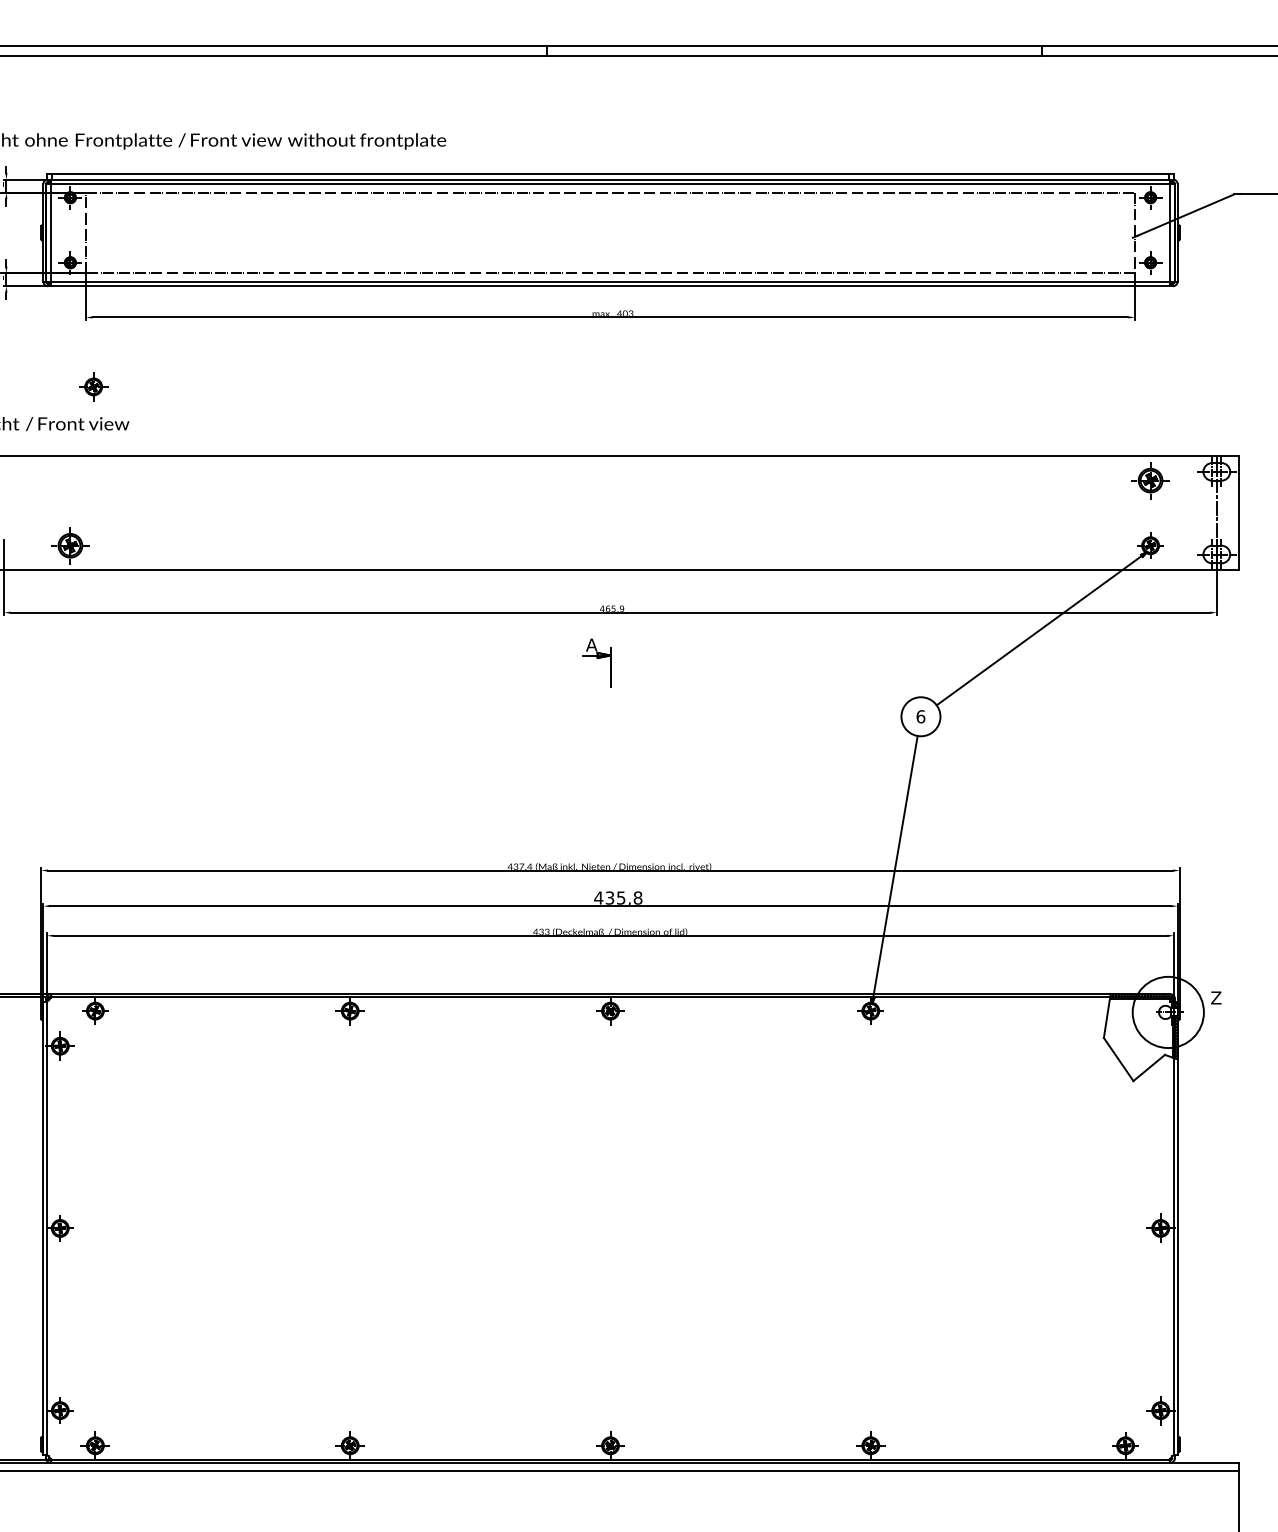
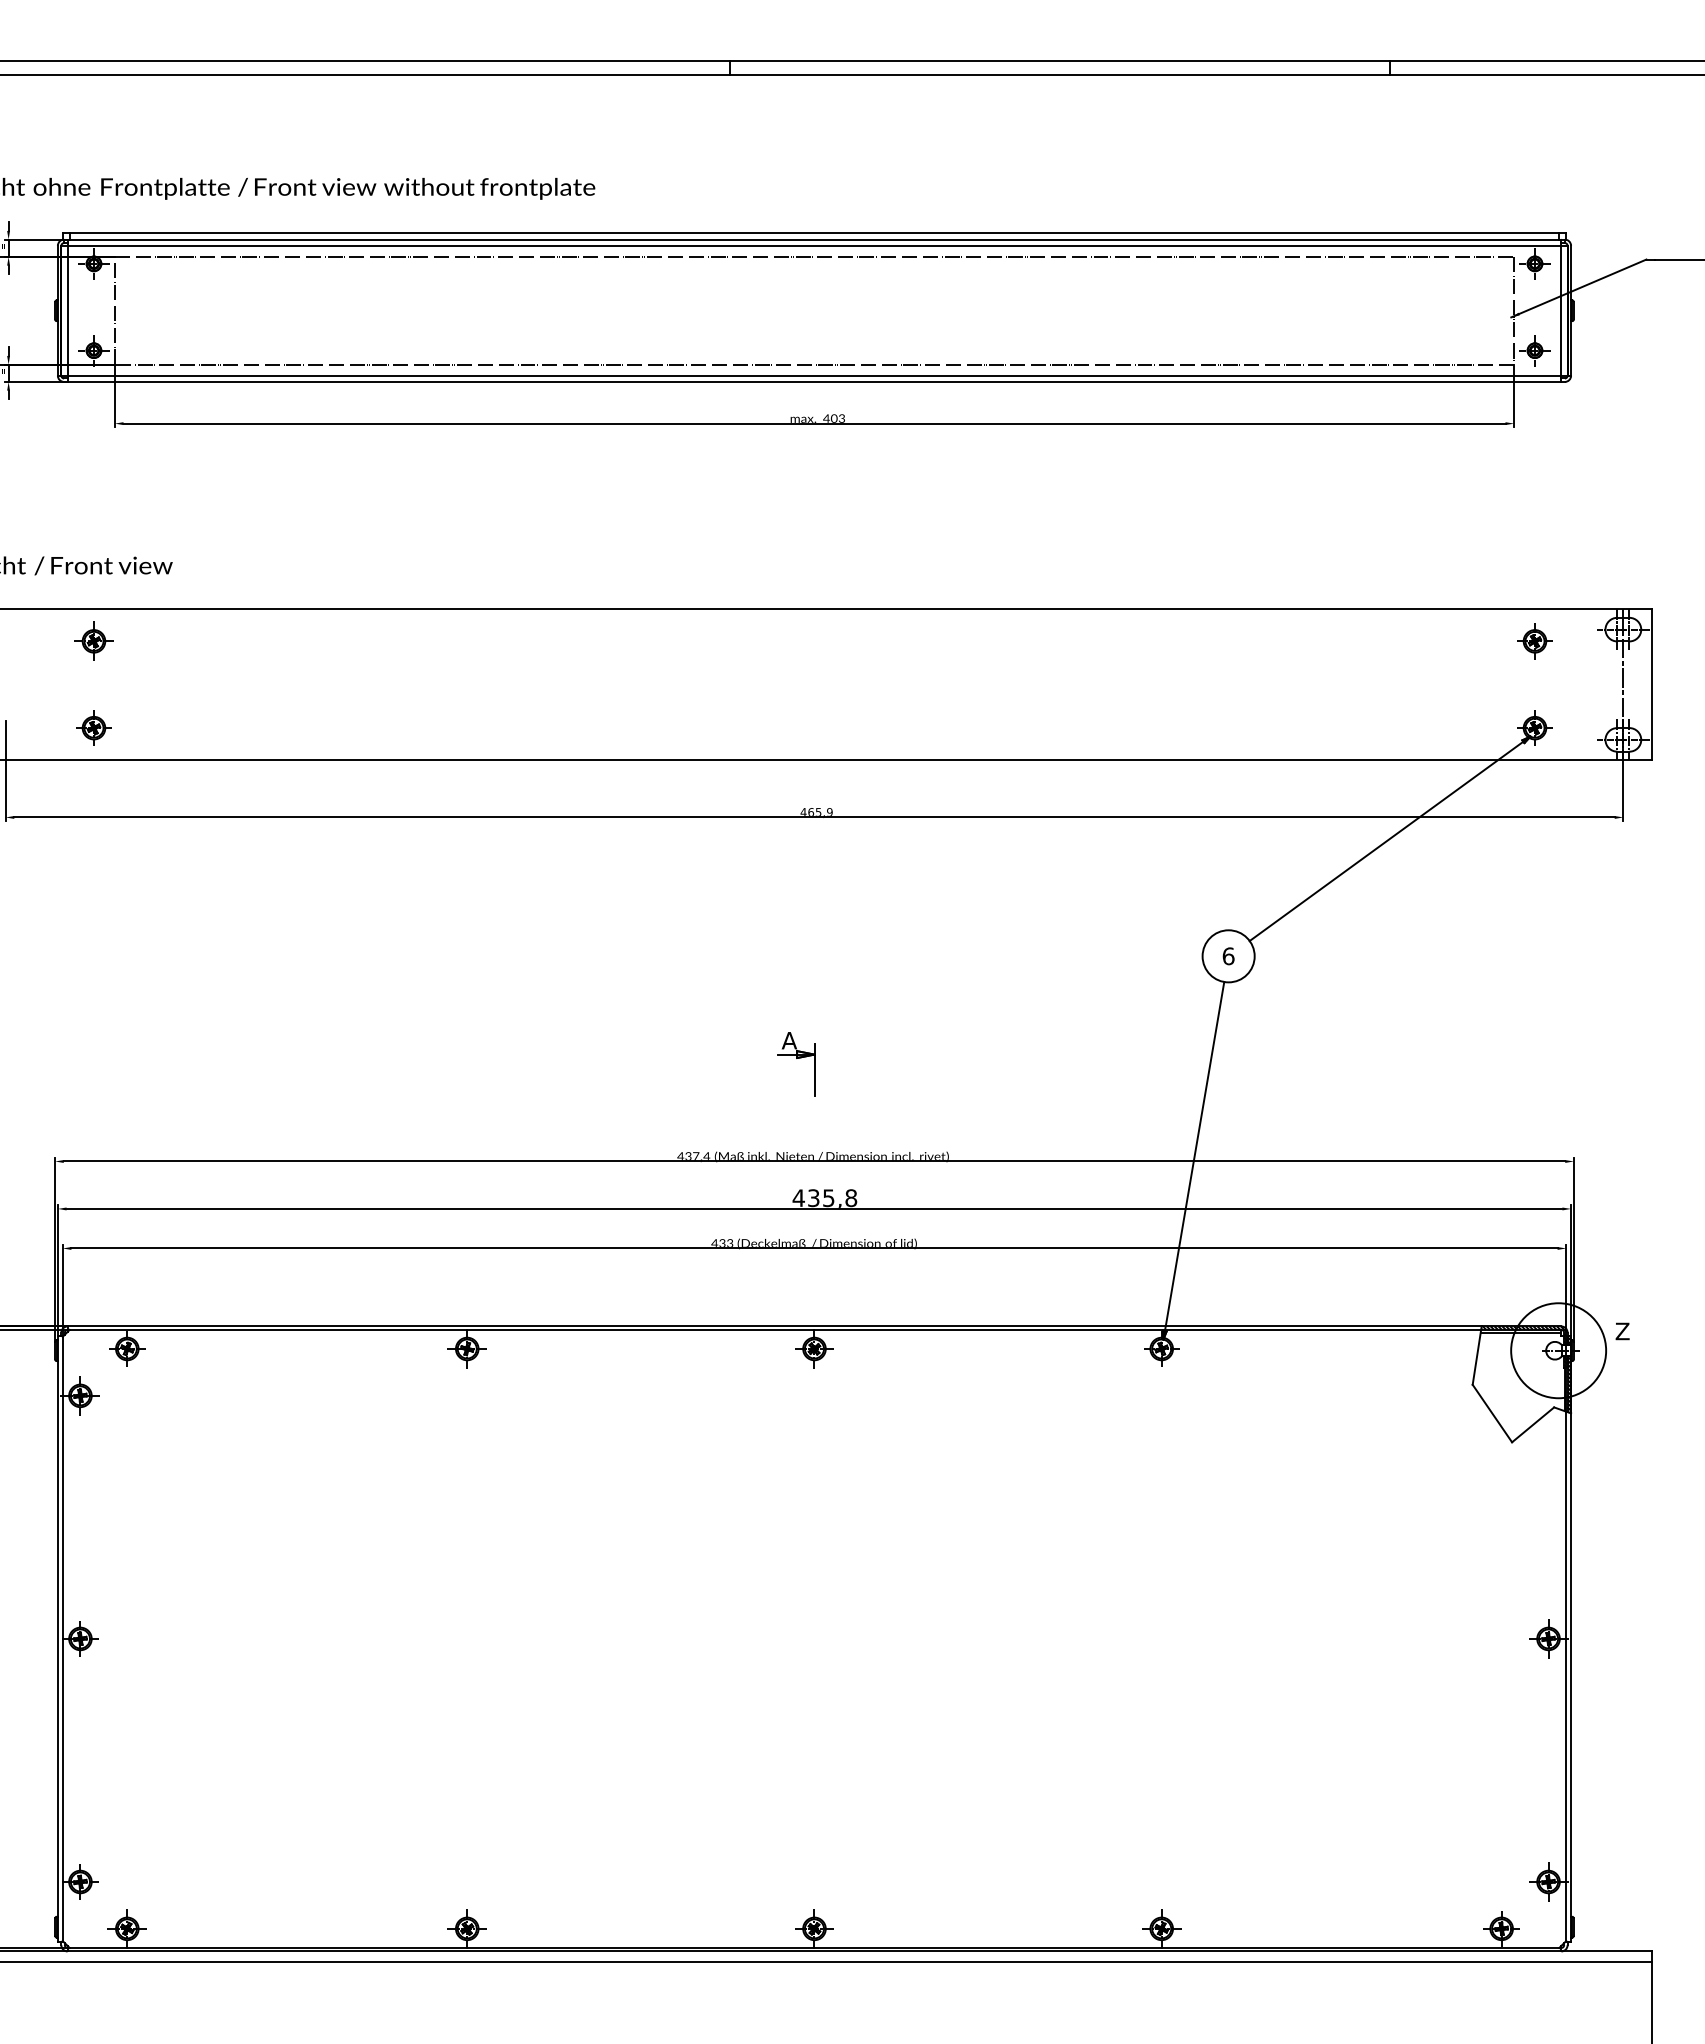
part: (93, 386) -> (93, 640), moved
part: (1150, 480) -> (1534, 641), size x0.71
part: (70, 545) -> (93, 727), size x0.71
part: (597, 662) -> (796, 1064), moved

